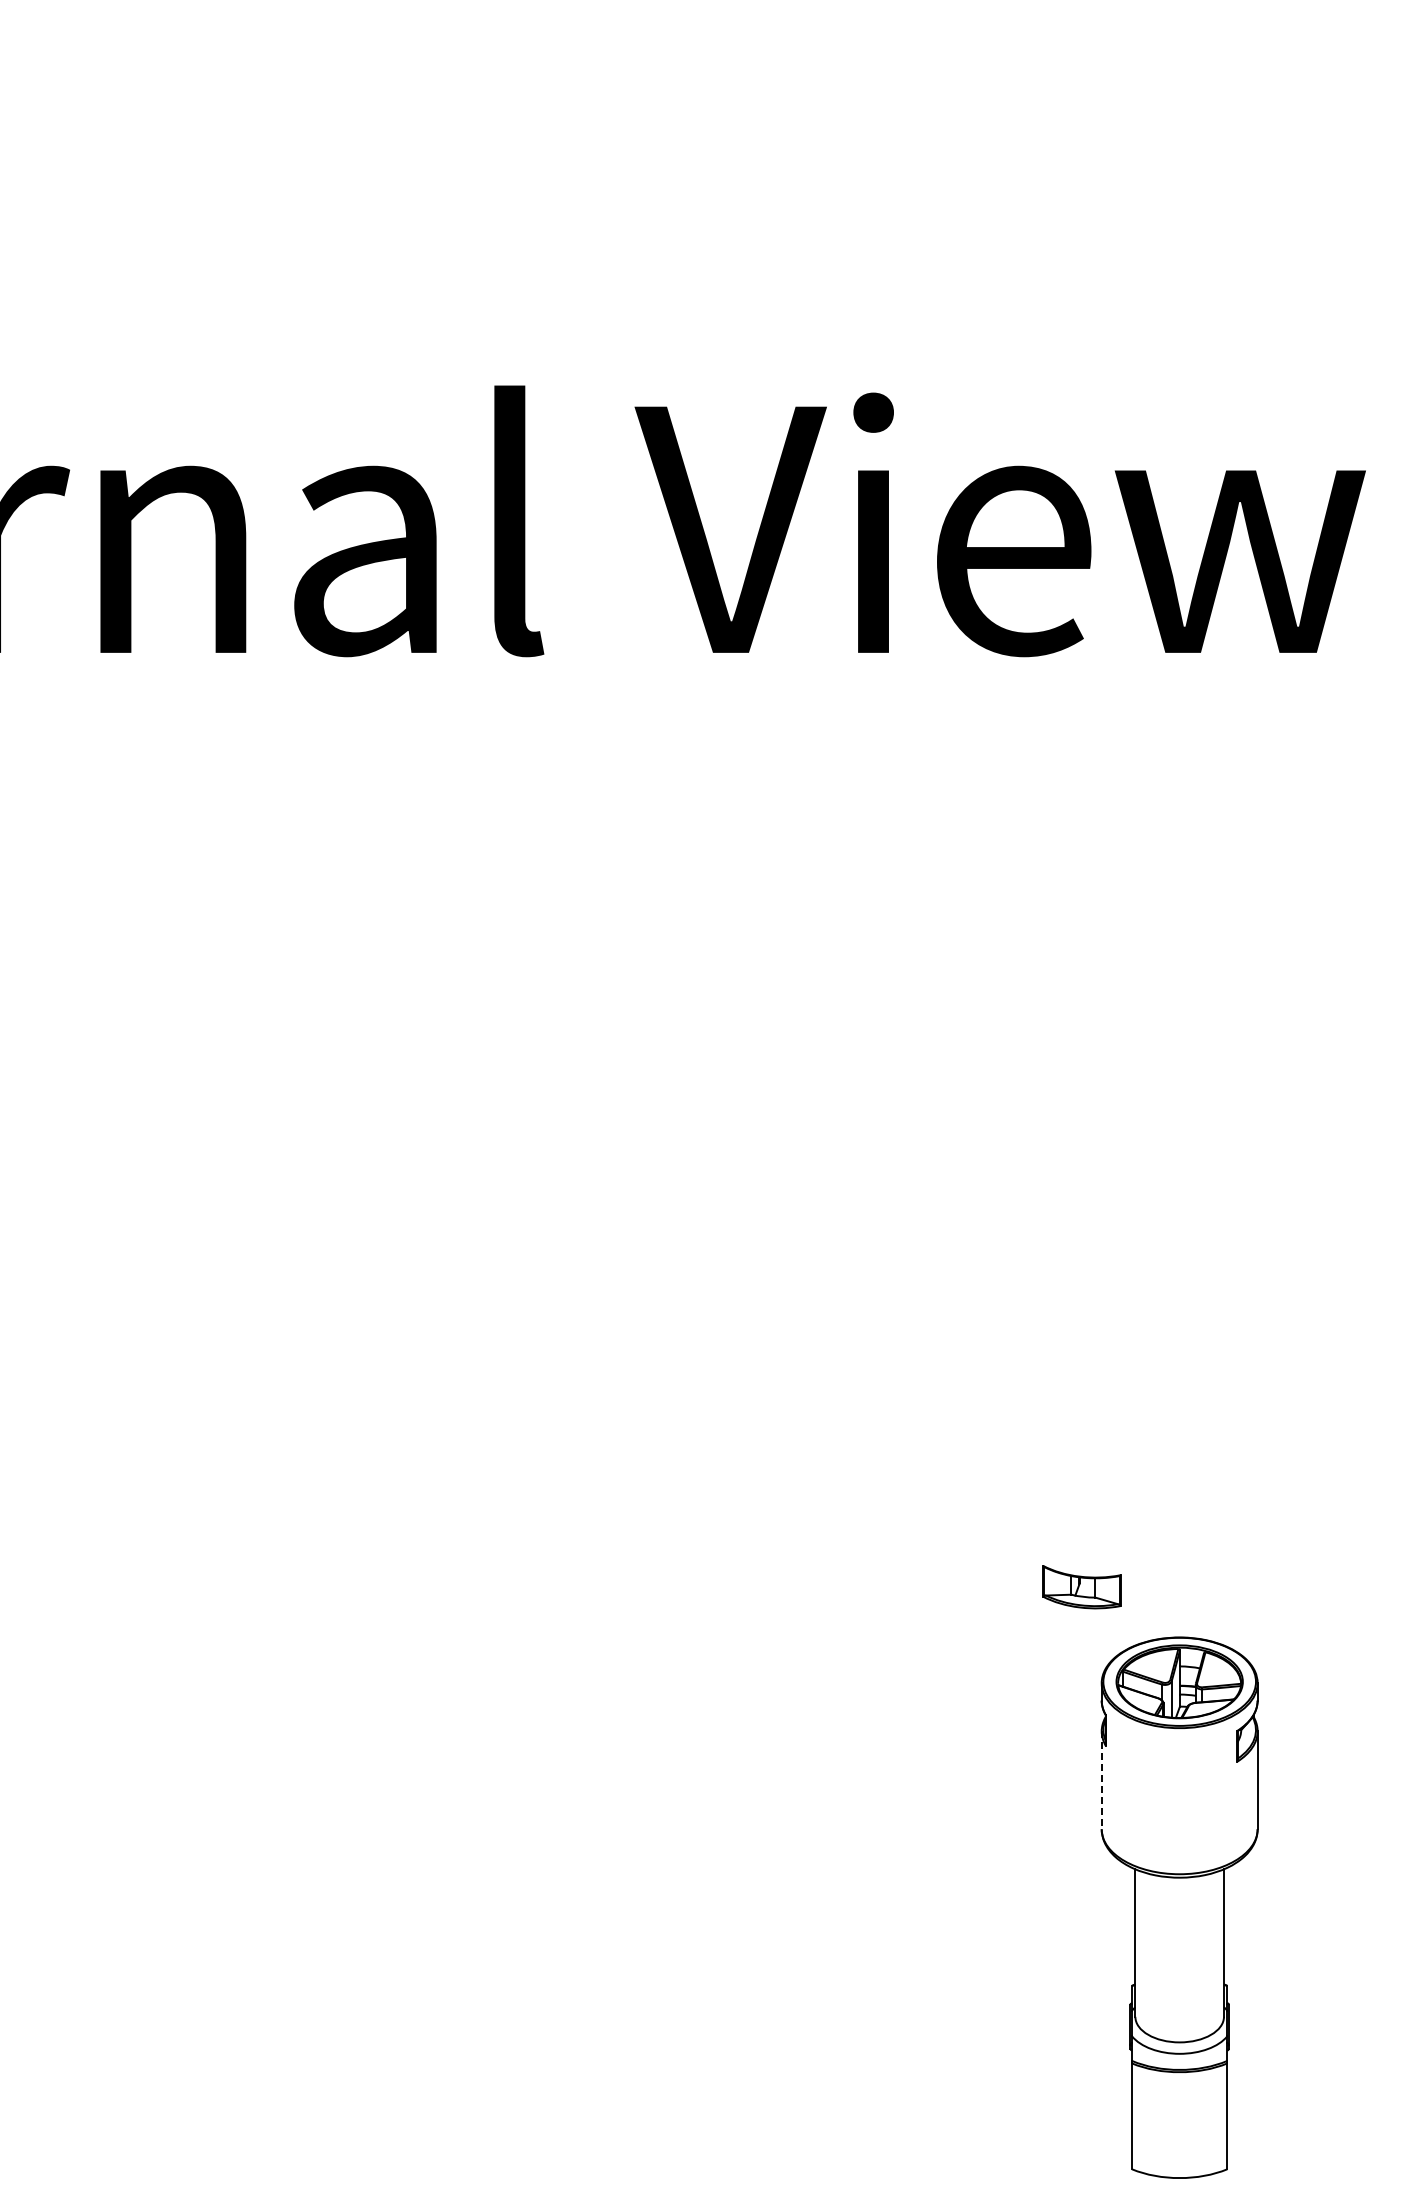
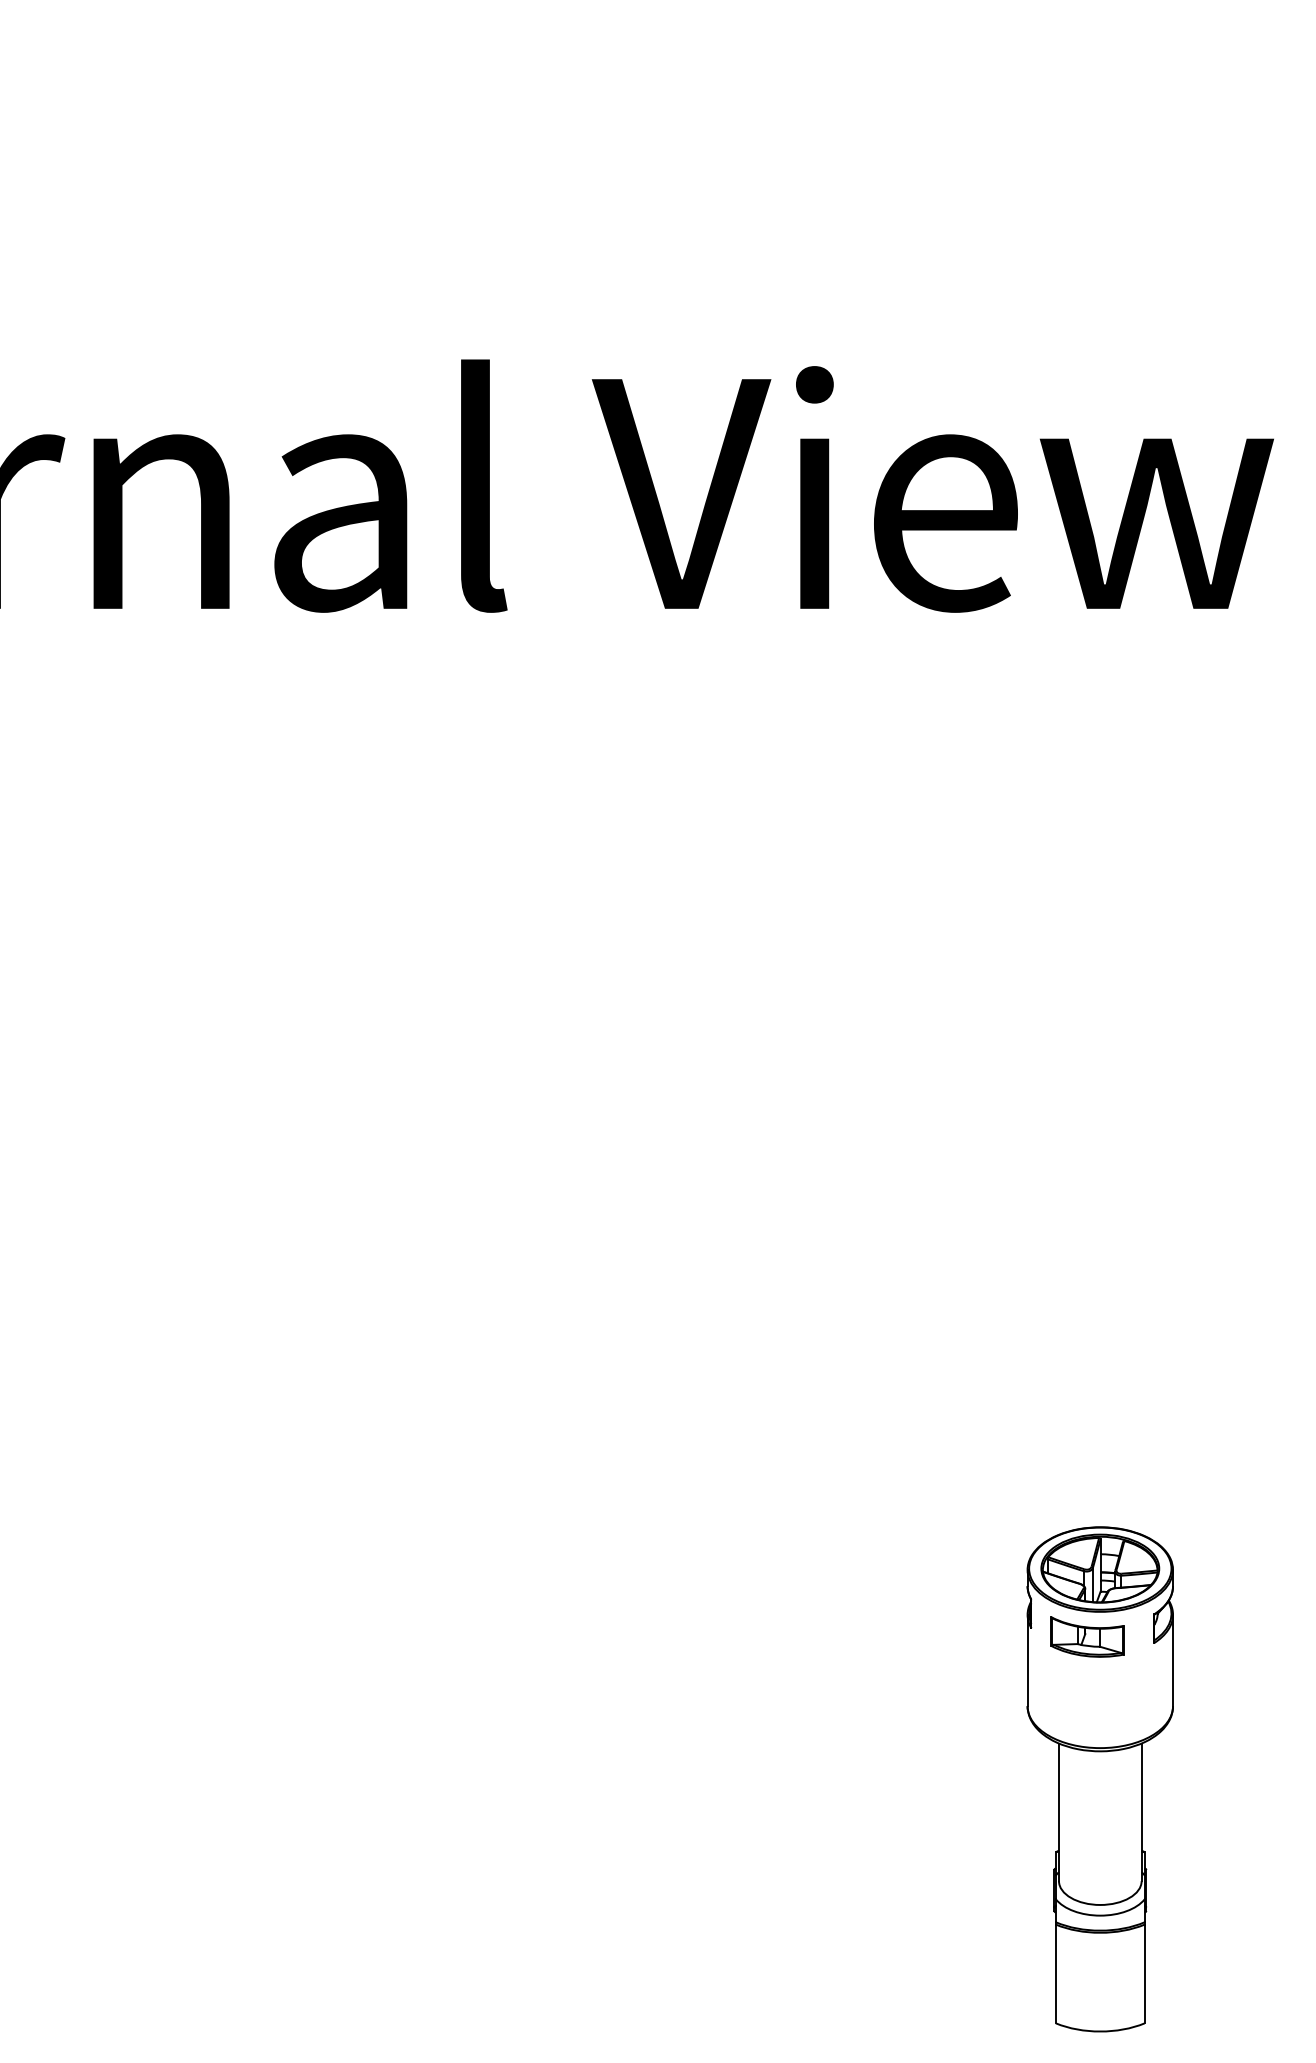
part: (1081, 1587) -> (1087, 1637), moved
line: (1101, 1780) -> (1027, 1660), dashed -> solid

